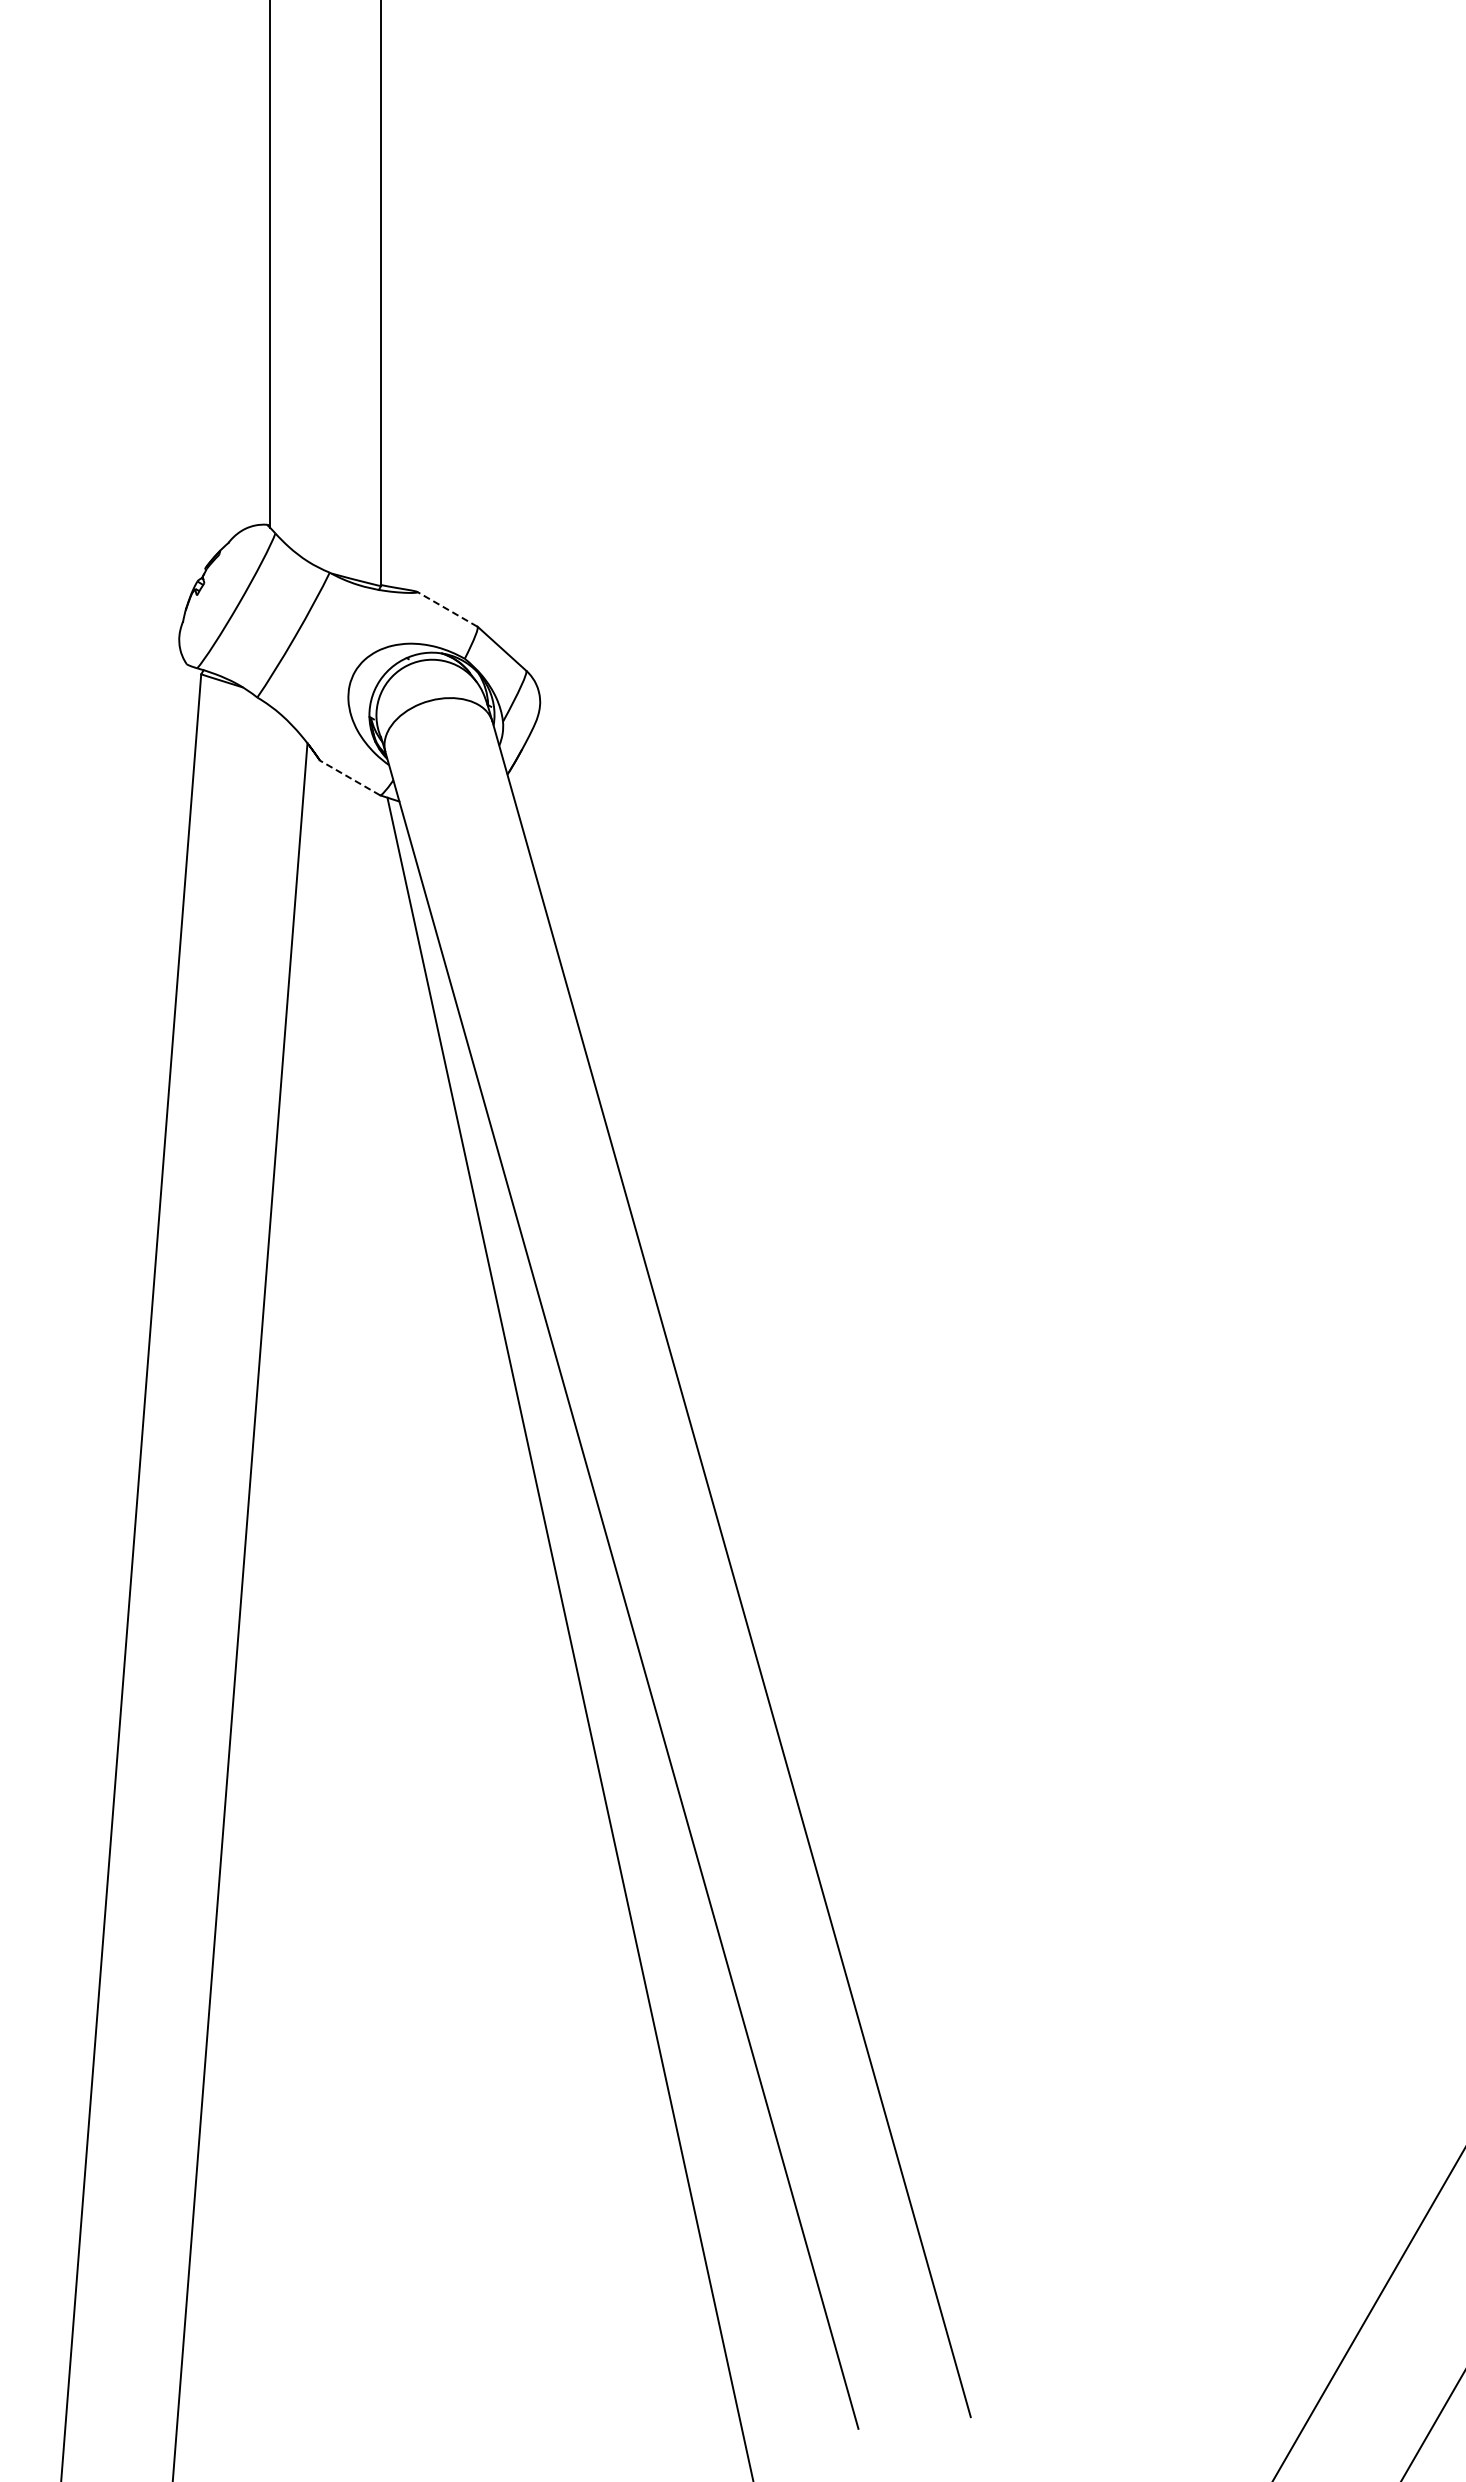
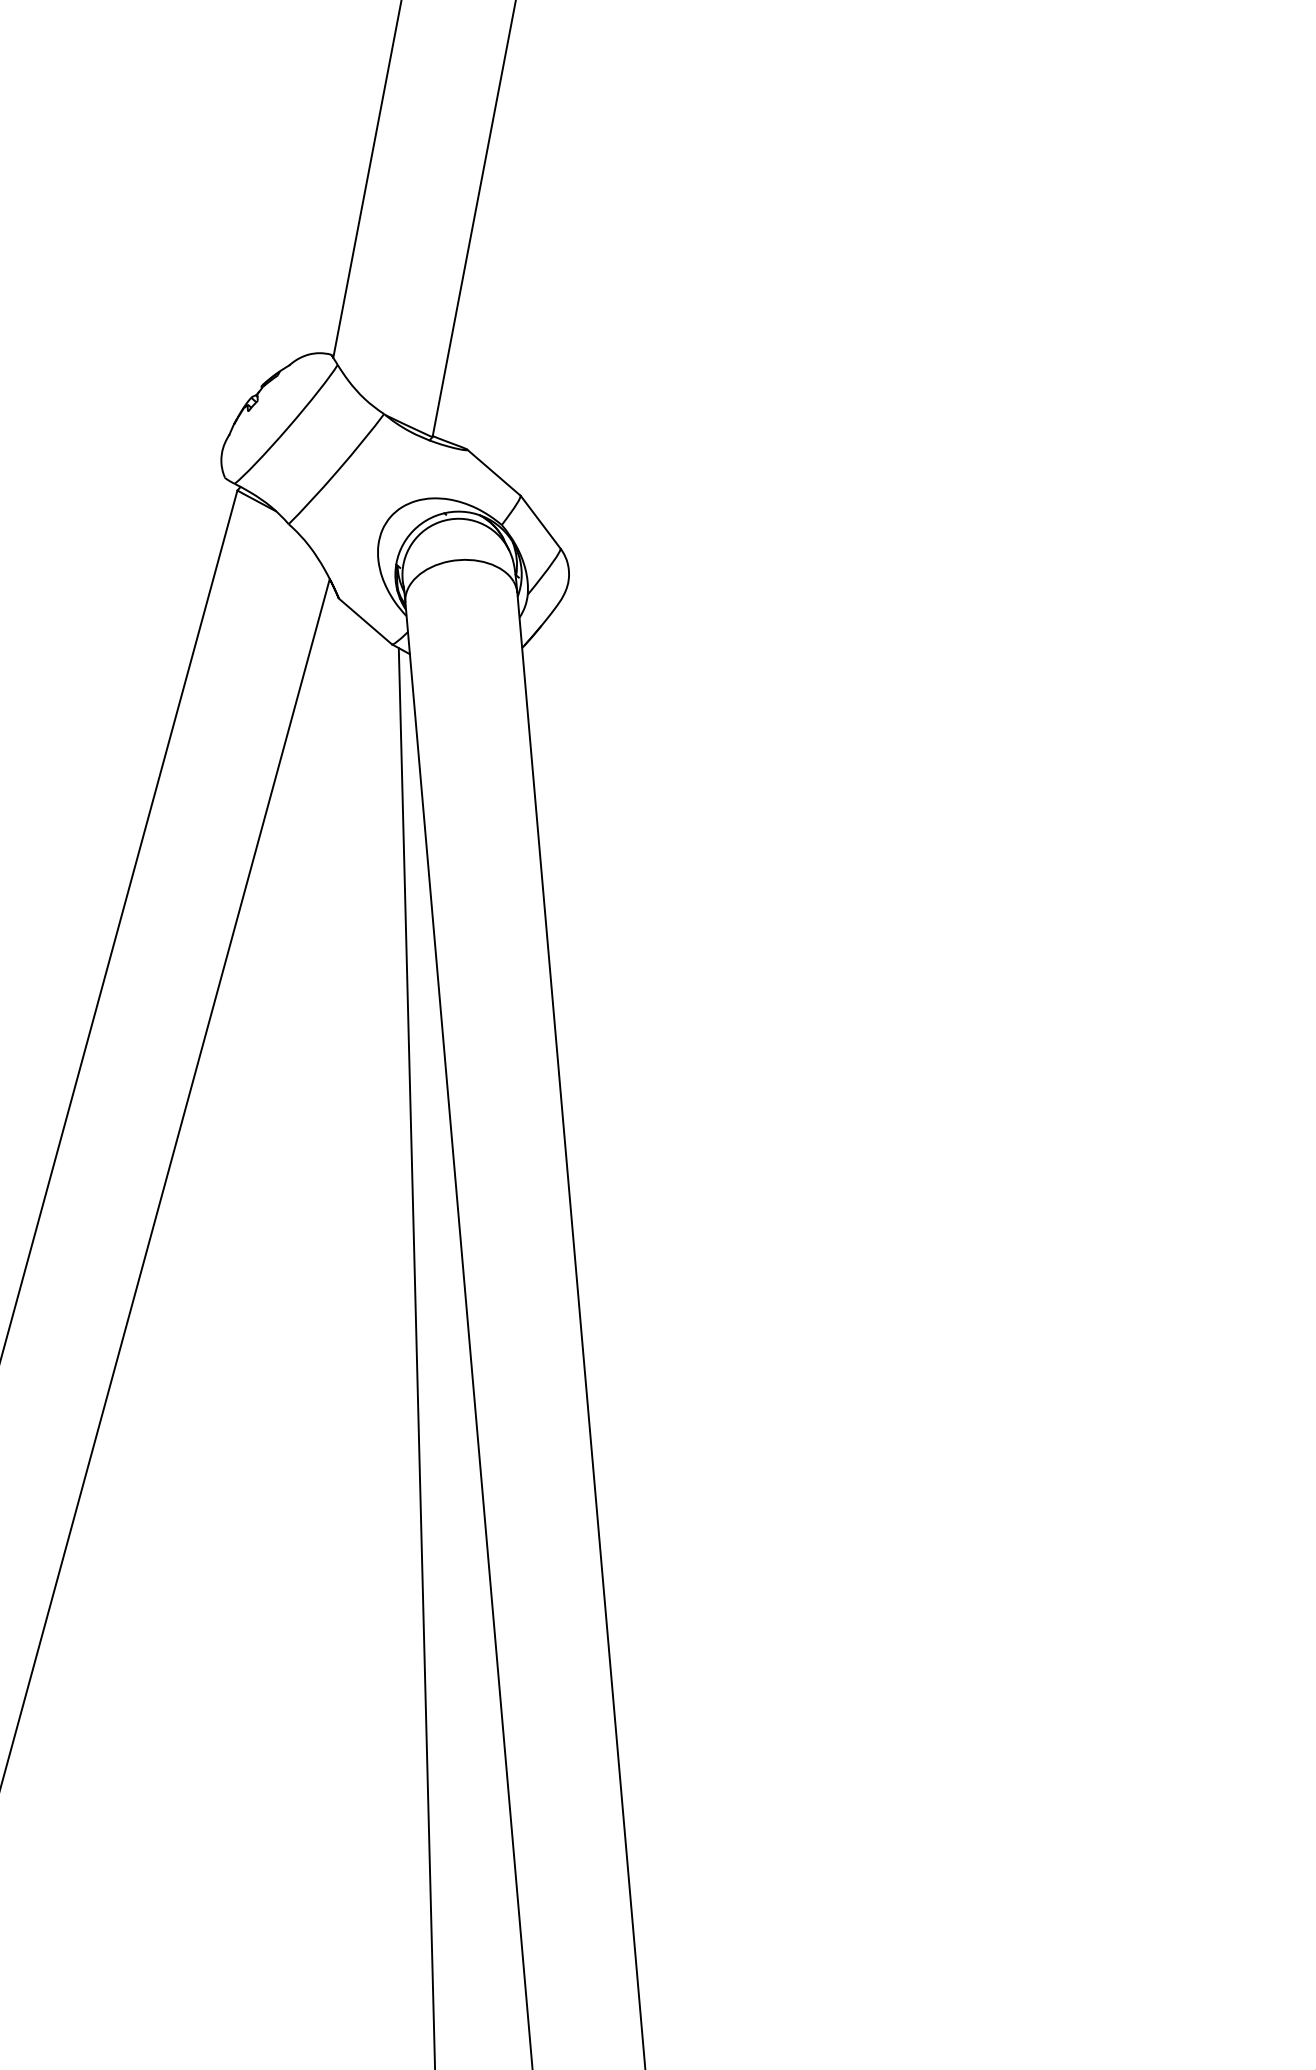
line: (447, 609) -> (493, 472), dashed -> solid
line: (350, 777) -> (365, 621), dashed -> solid

